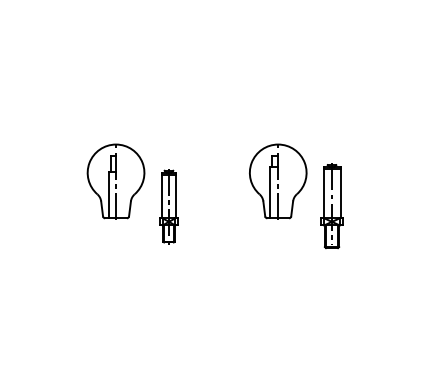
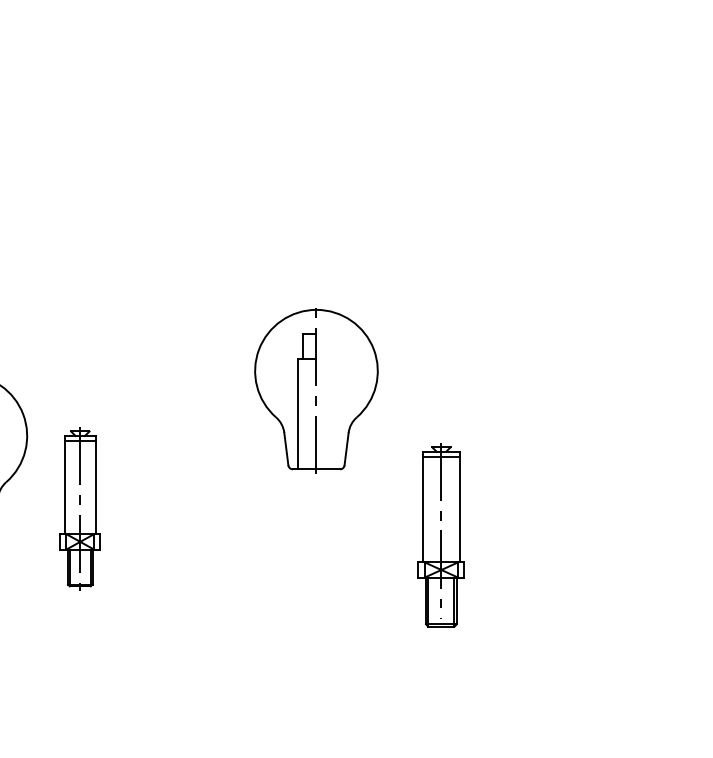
part: (278, 181) -> (317, 389), moved
part: (331, 206) -> (440, 536), moved

